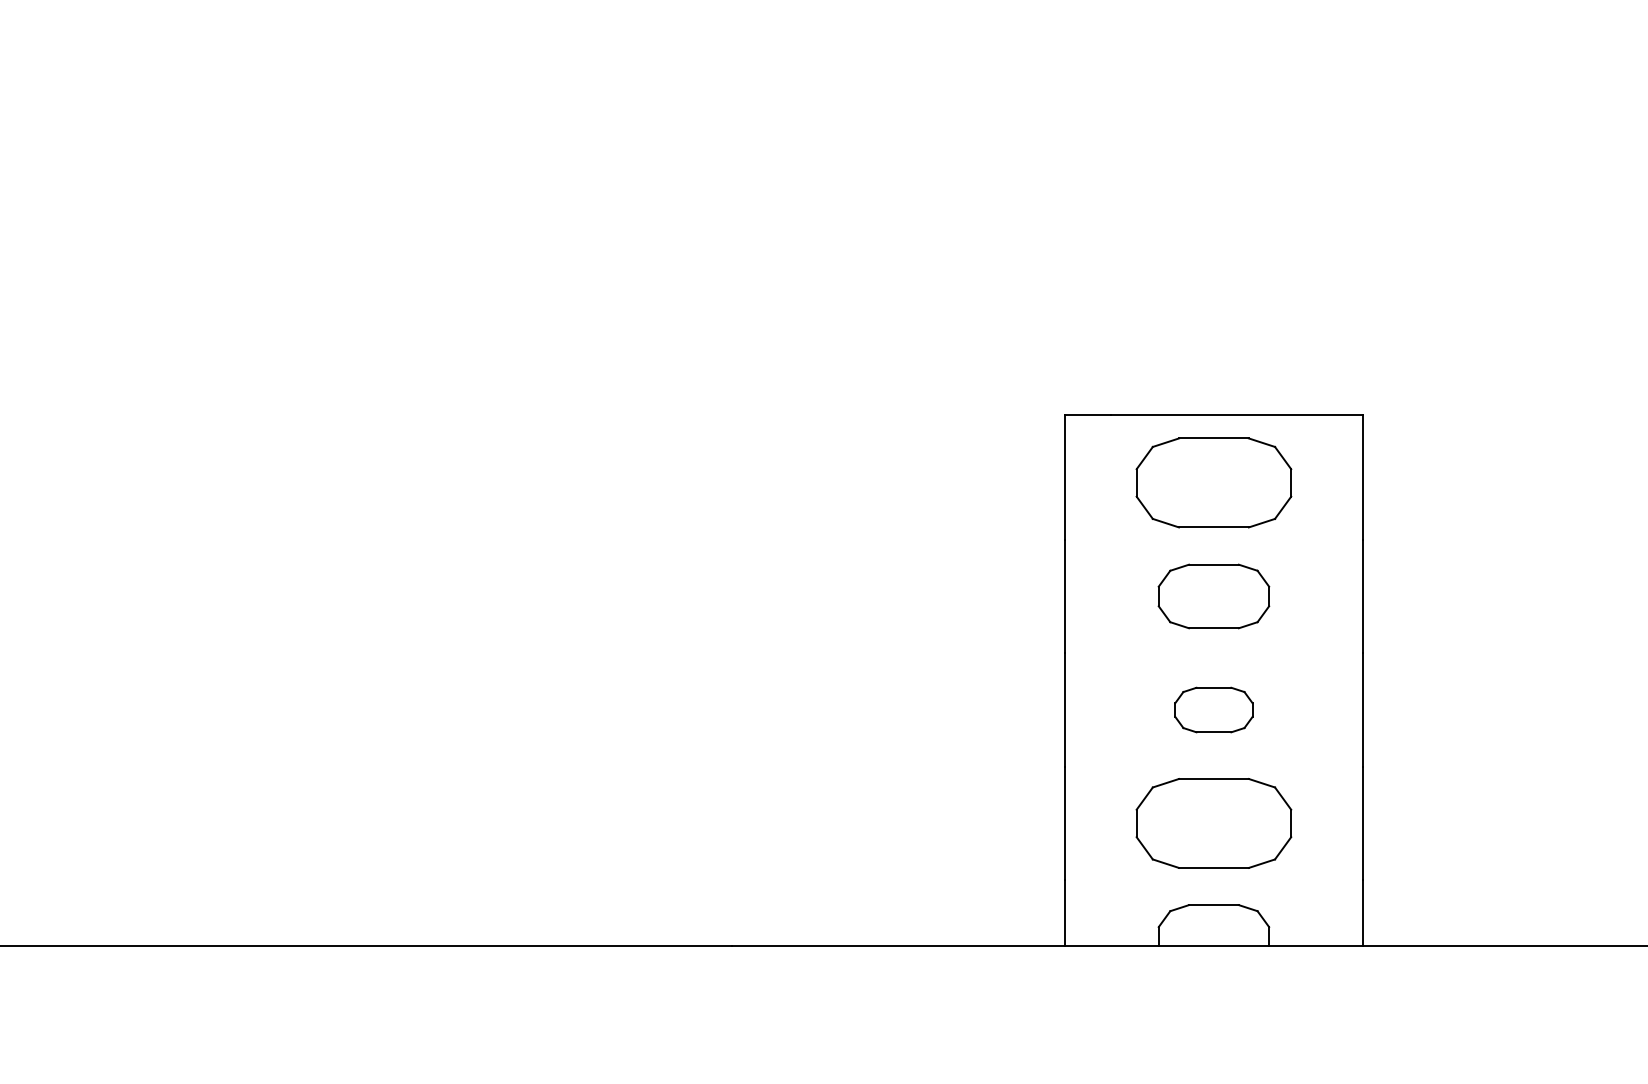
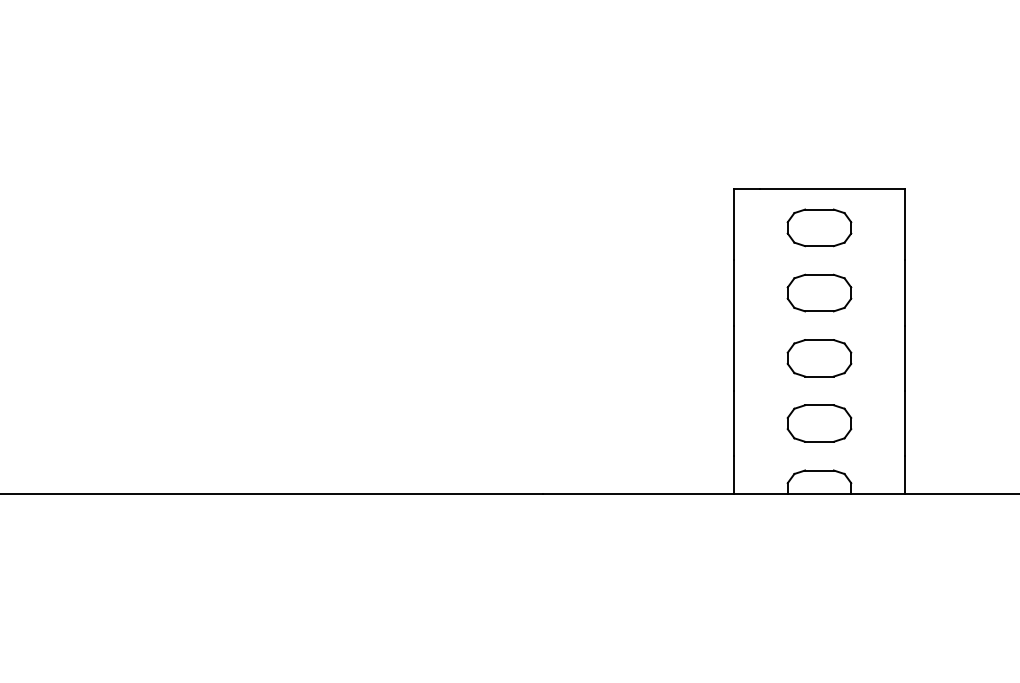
part: (1213, 482) -> (819, 227), size x0.71
part: (1213, 710) -> (819, 358), size x1.43
part: (1213, 823) -> (819, 423), size x0.71

